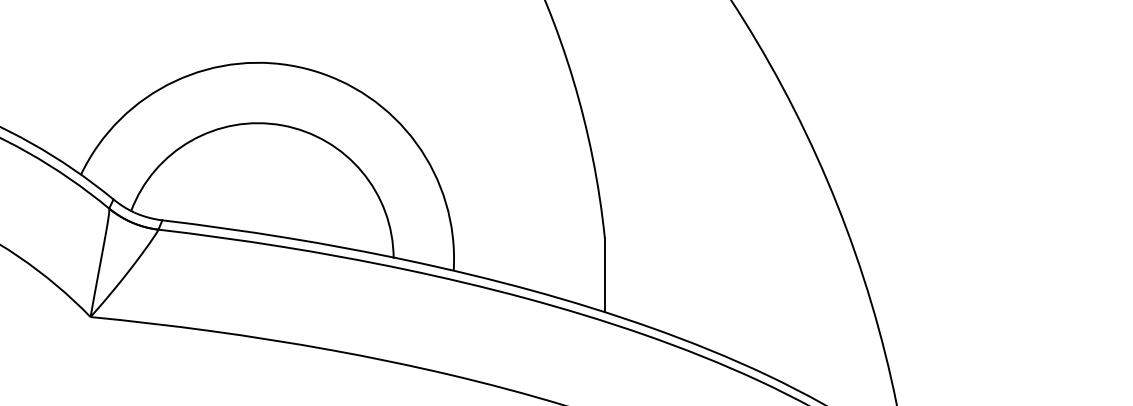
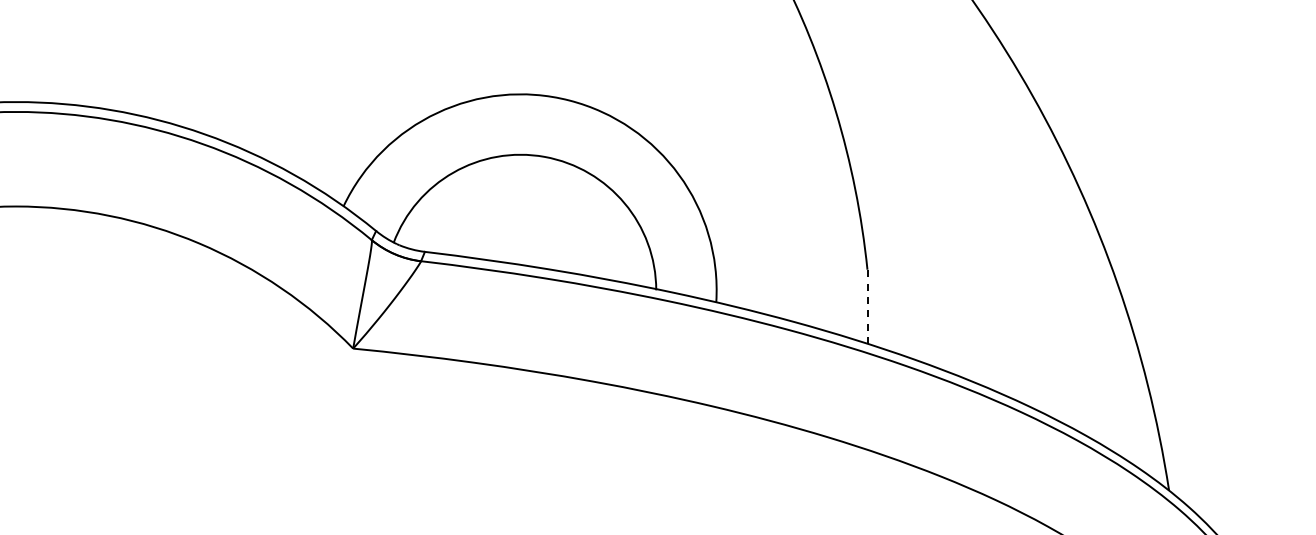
line: (604, 274) -> (867, 306), solid -> dashed

